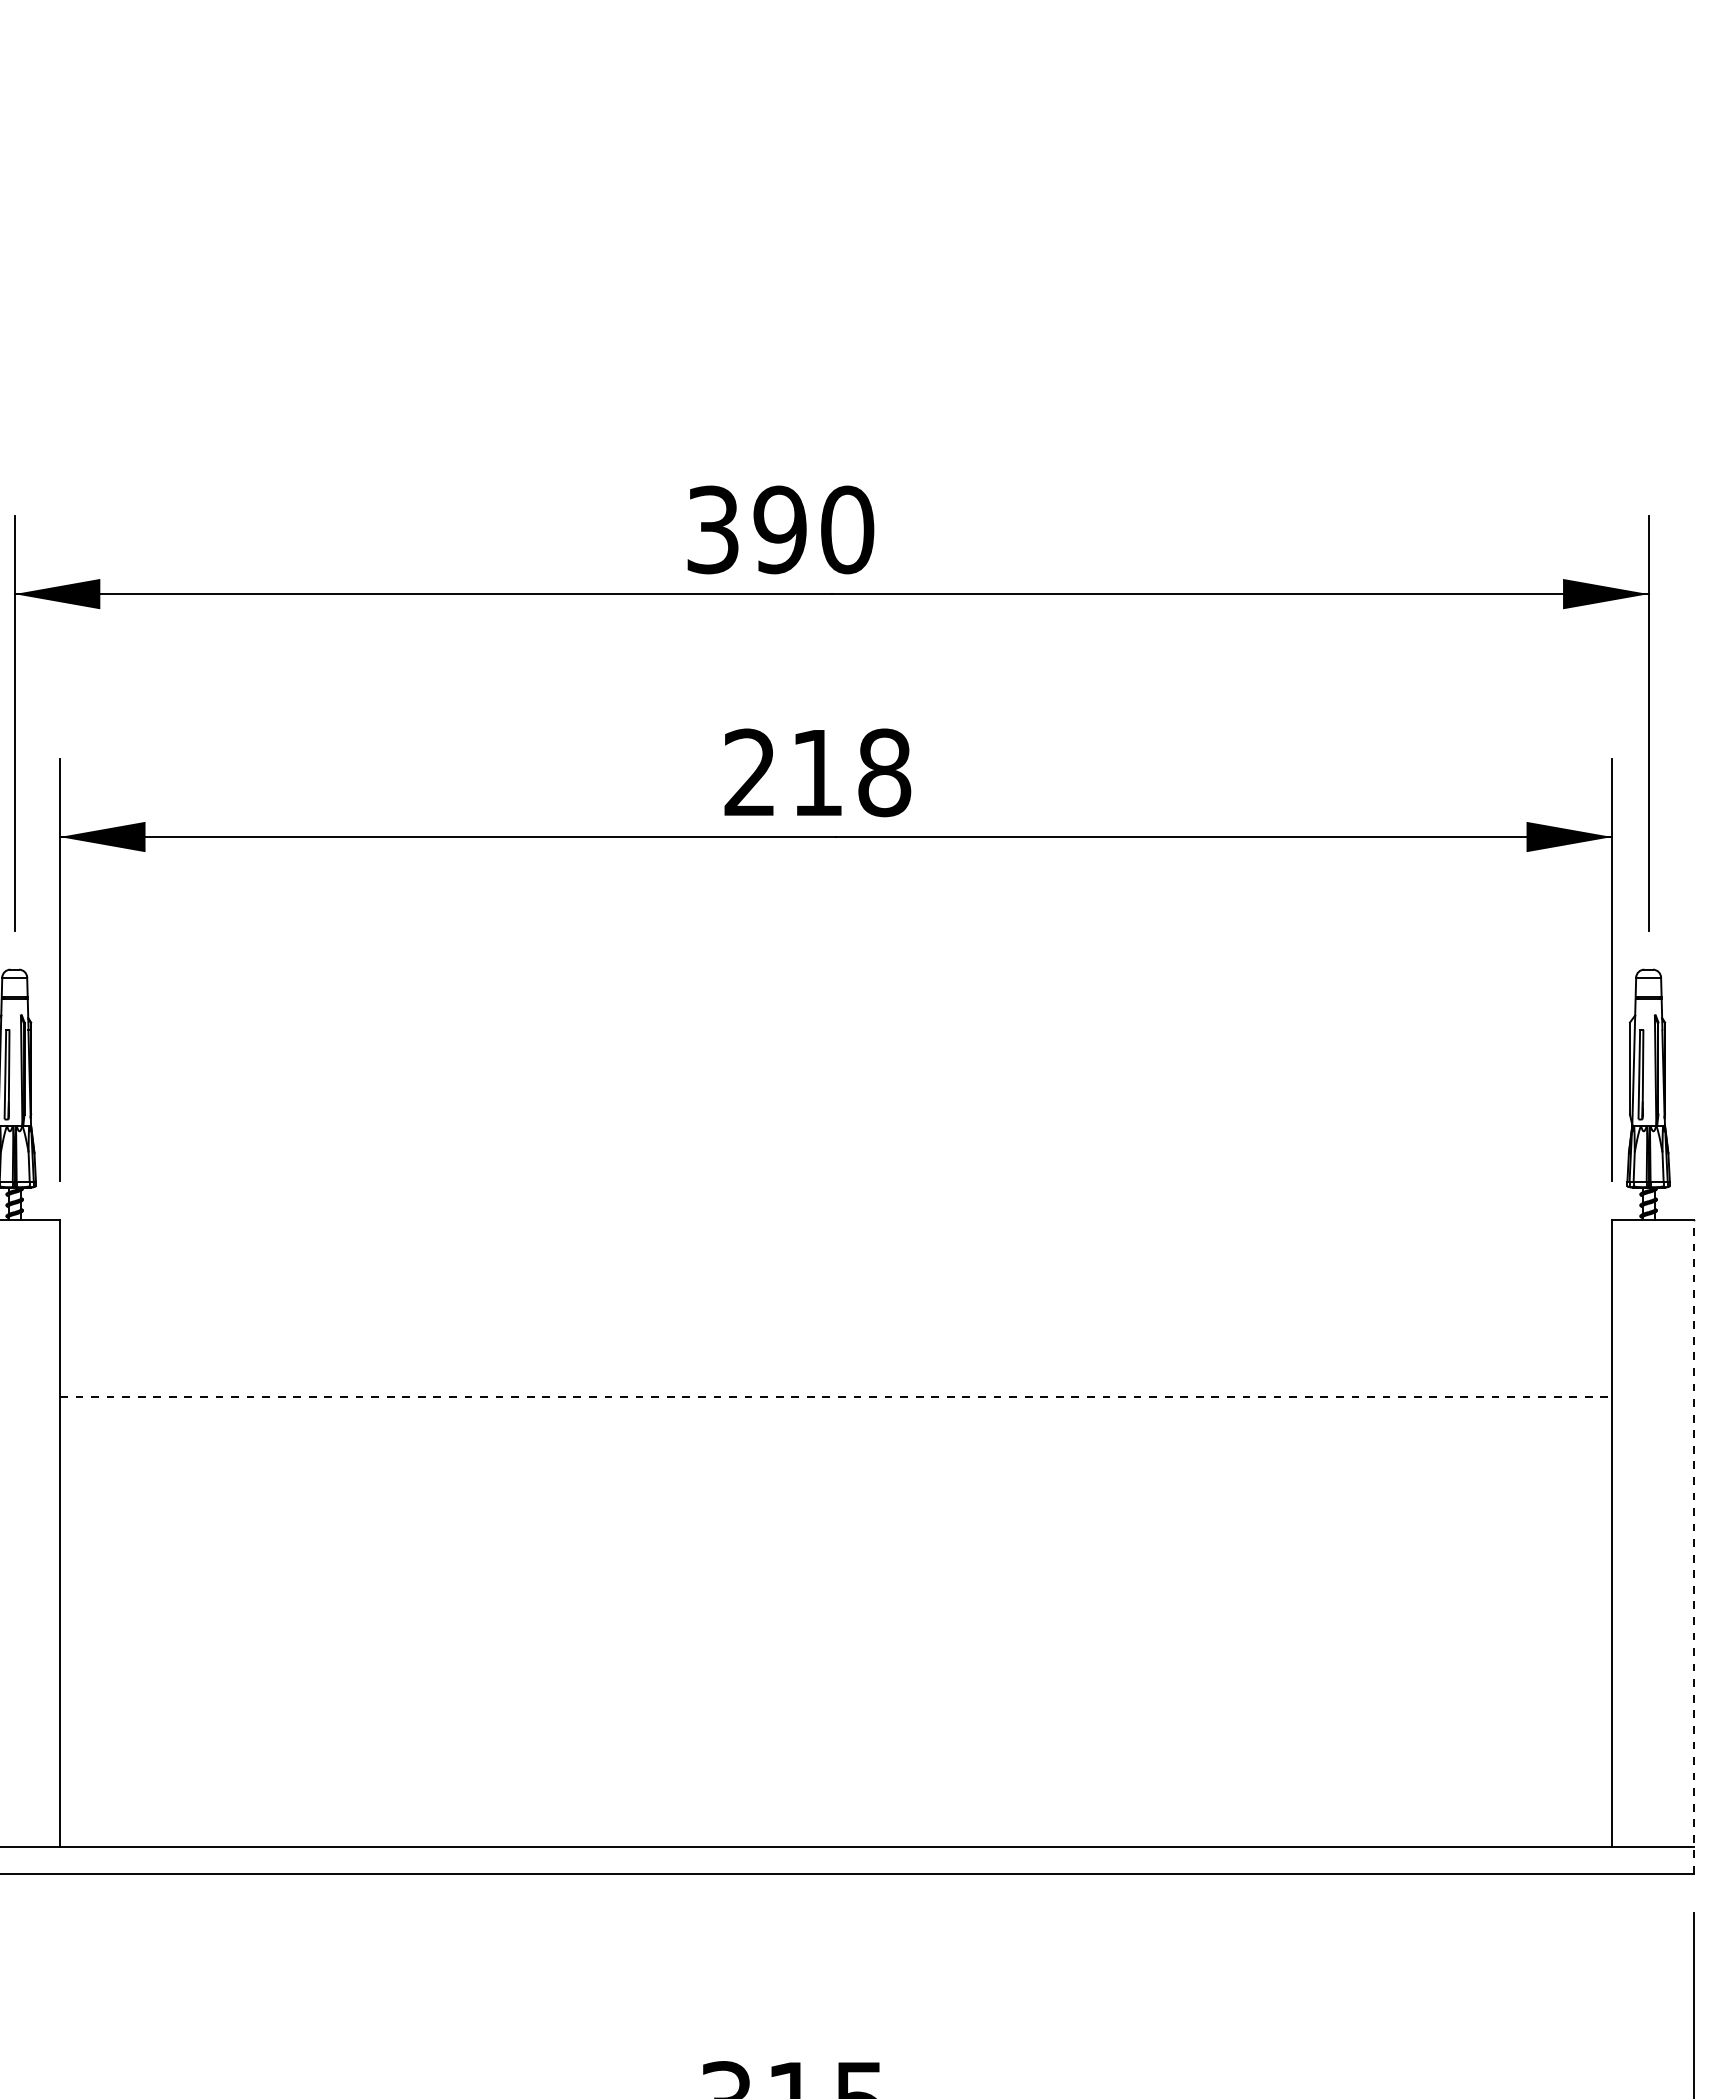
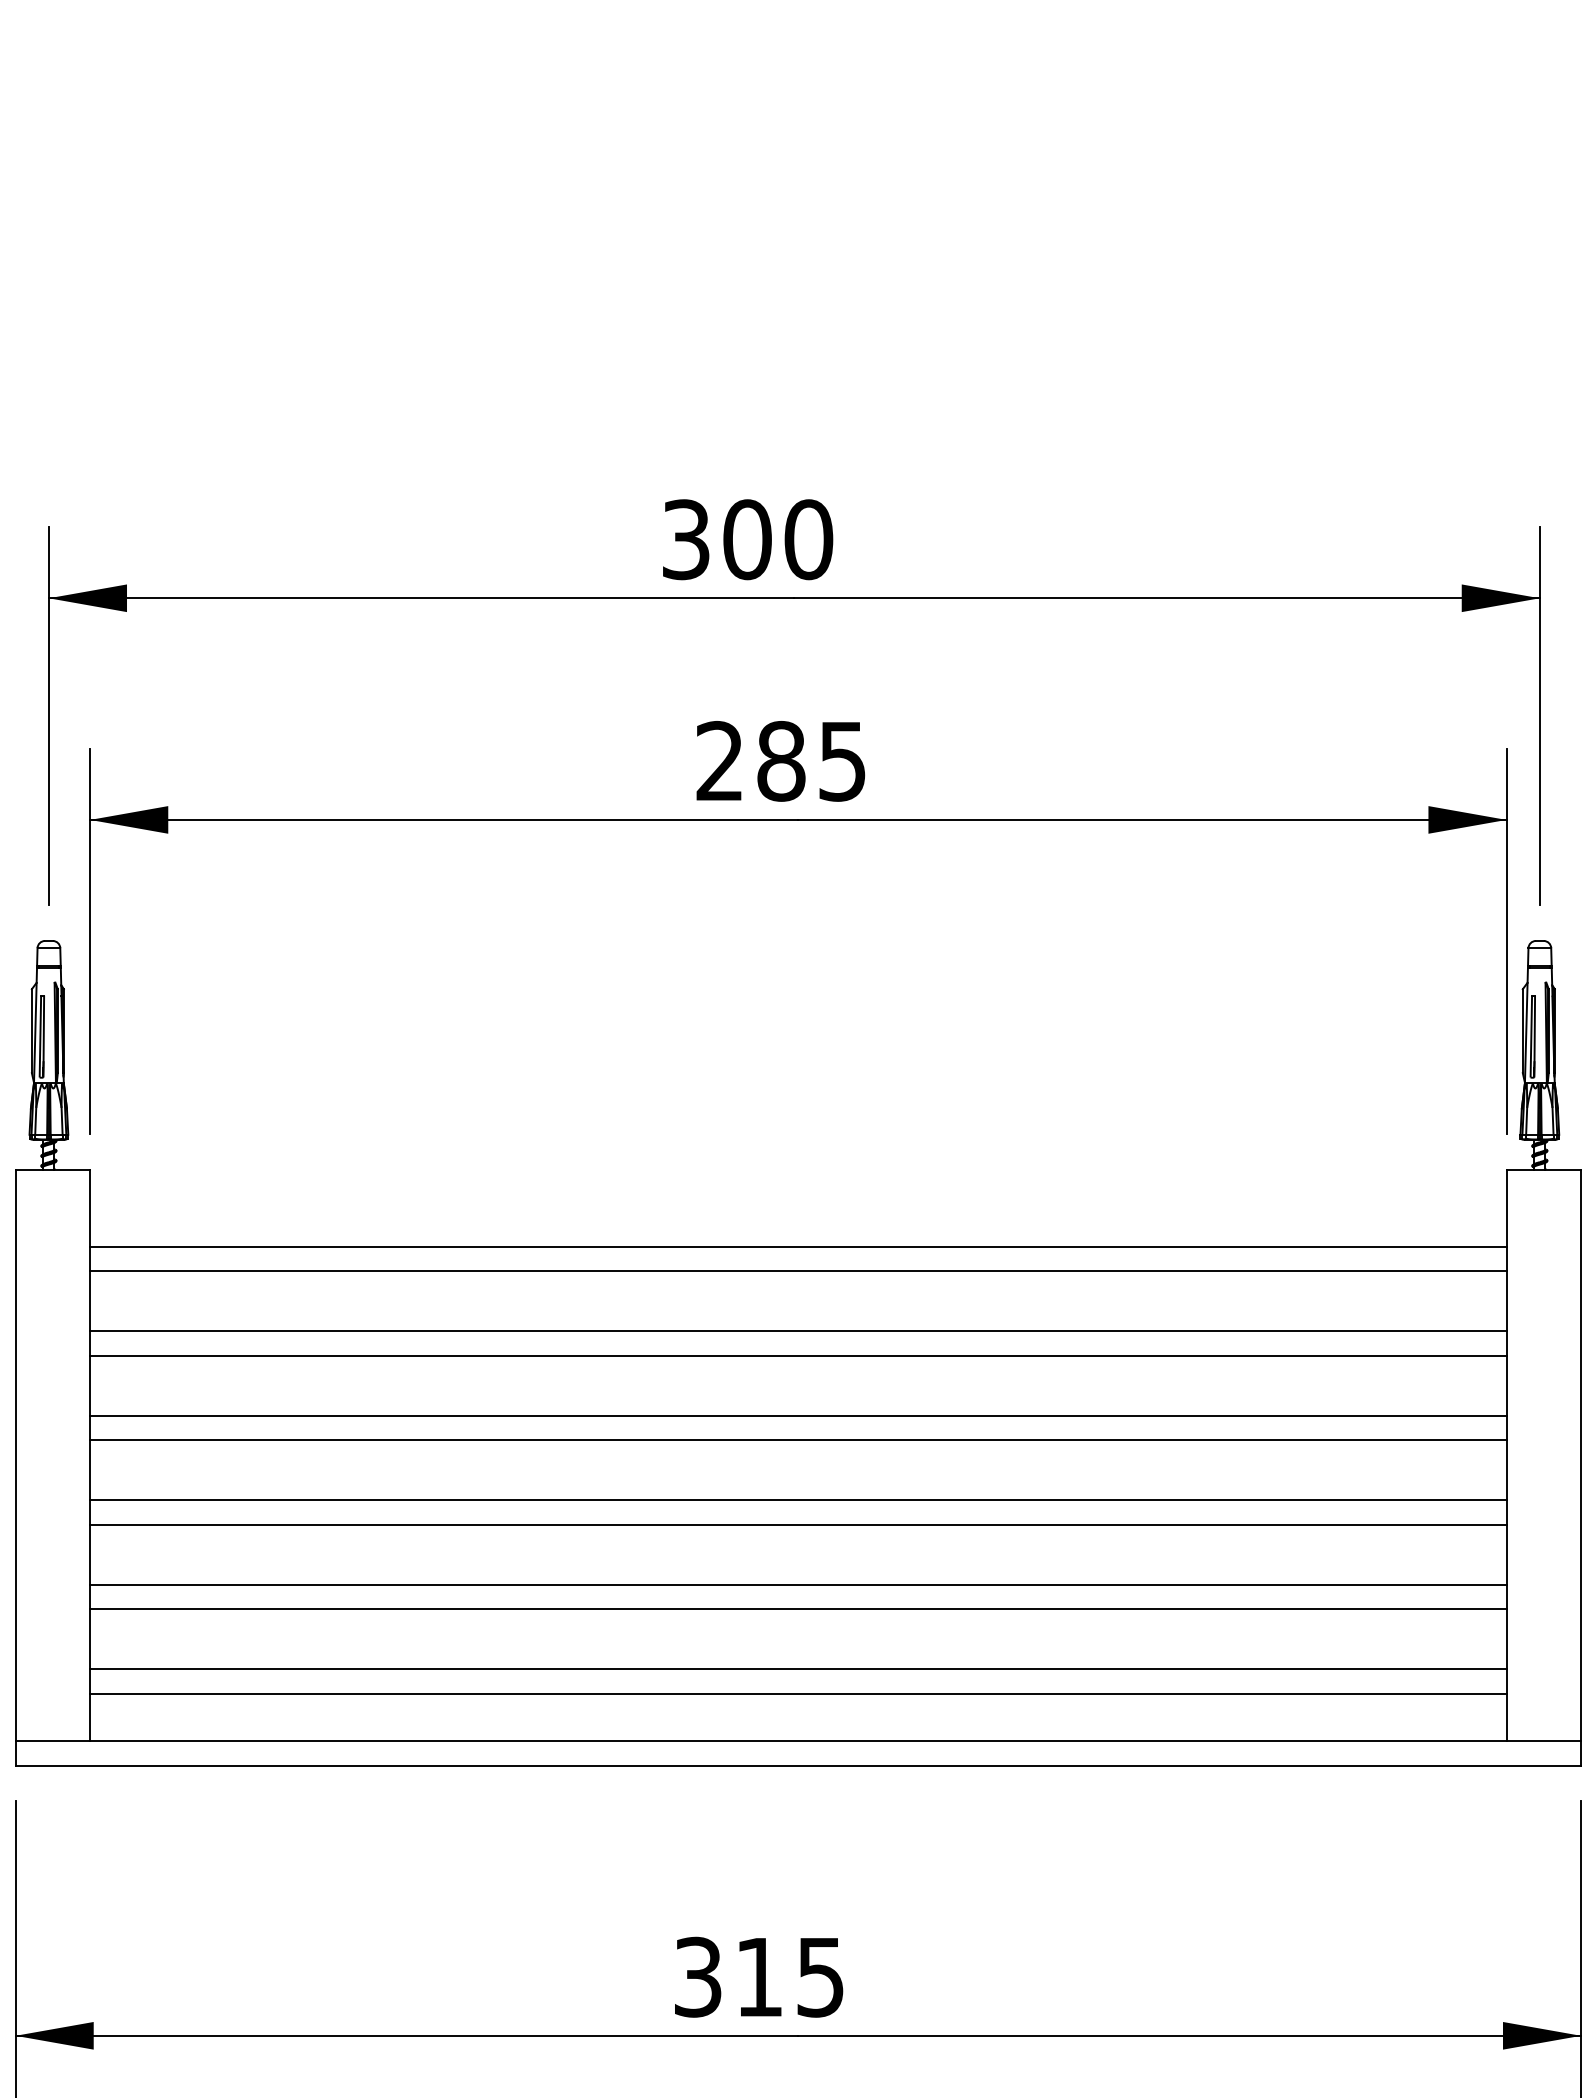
text: (780, 529) -> (747, 539), 390 -> 300
text: (850, 772) -> (811, 761), 218 -> 285
line: (836, 1304) -> (798, 1246), added
line: (836, 1331) -> (798, 1271), added
line: (836, 1397) -> (798, 1331), dashed -> solid
line: (836, 1423) -> (798, 1355), added
line: (836, 1489) -> (798, 1415), added
line: (836, 1517) -> (798, 1440), added
line: (1694, 1546) -> (1581, 1467), dashed -> solid
line: (836, 1582) -> (798, 1500), added
line: (836, 1609) -> (798, 1524), added
line: (836, 1674) -> (798, 1584), added
line: (836, 1702) -> (798, 1609), added
line: (836, 1768) -> (798, 1669), added
line: (836, 1794) -> (798, 1693), added

